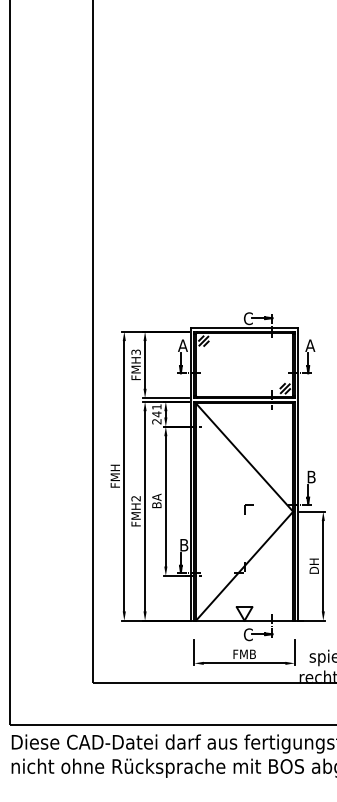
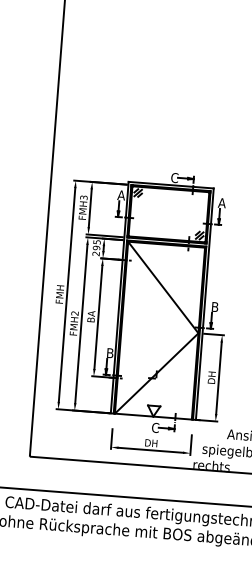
text: (156, 410) -> (96, 244), 241 -> 295
part: (248, 509) -> (163, 328), removed
text: (244, 653) -> (151, 442), FMB -> DH

